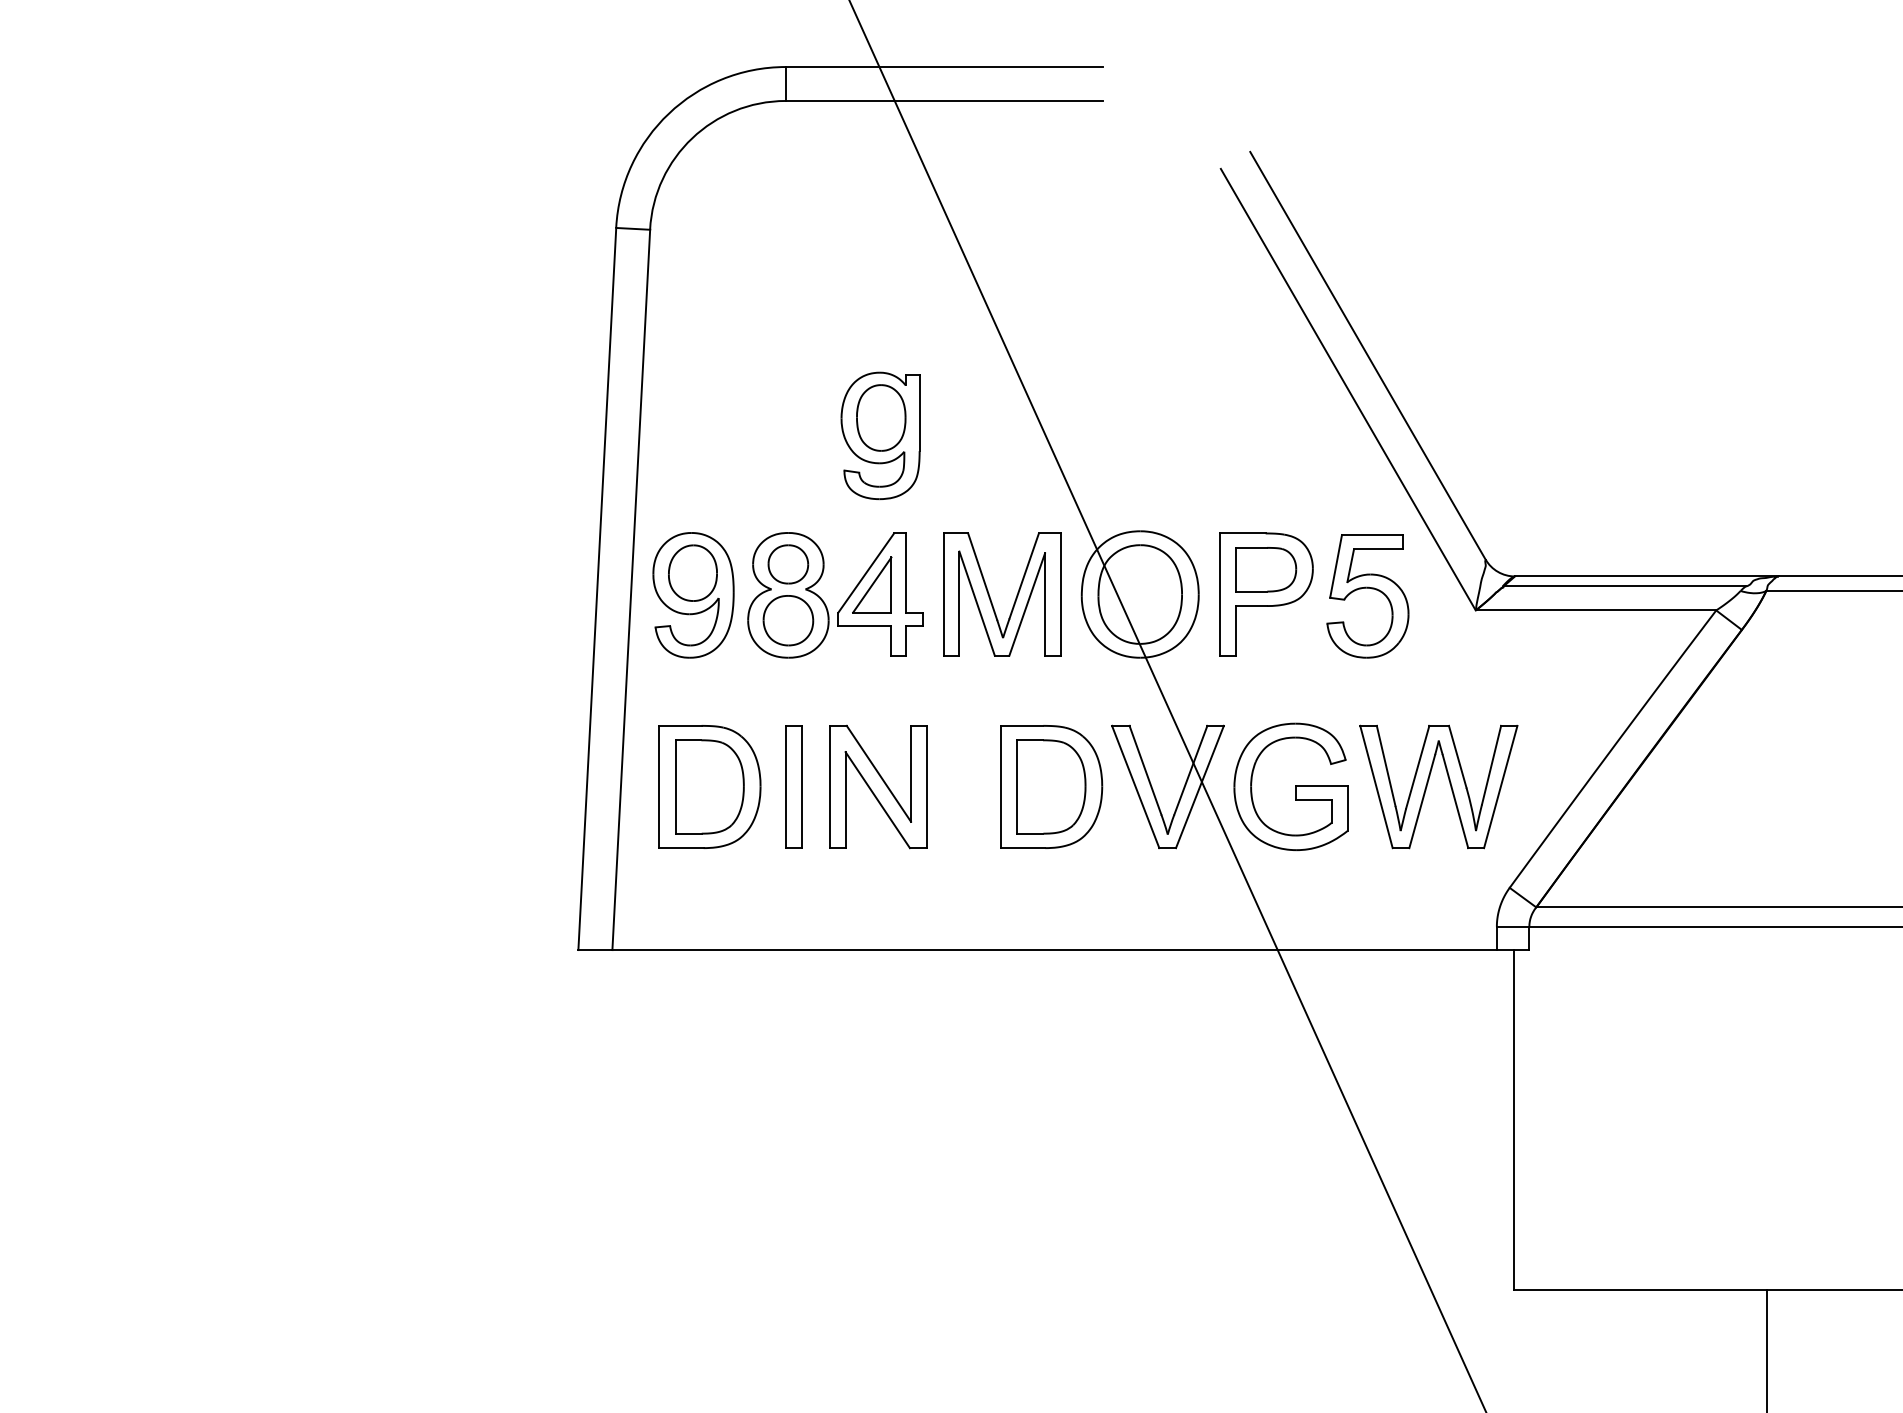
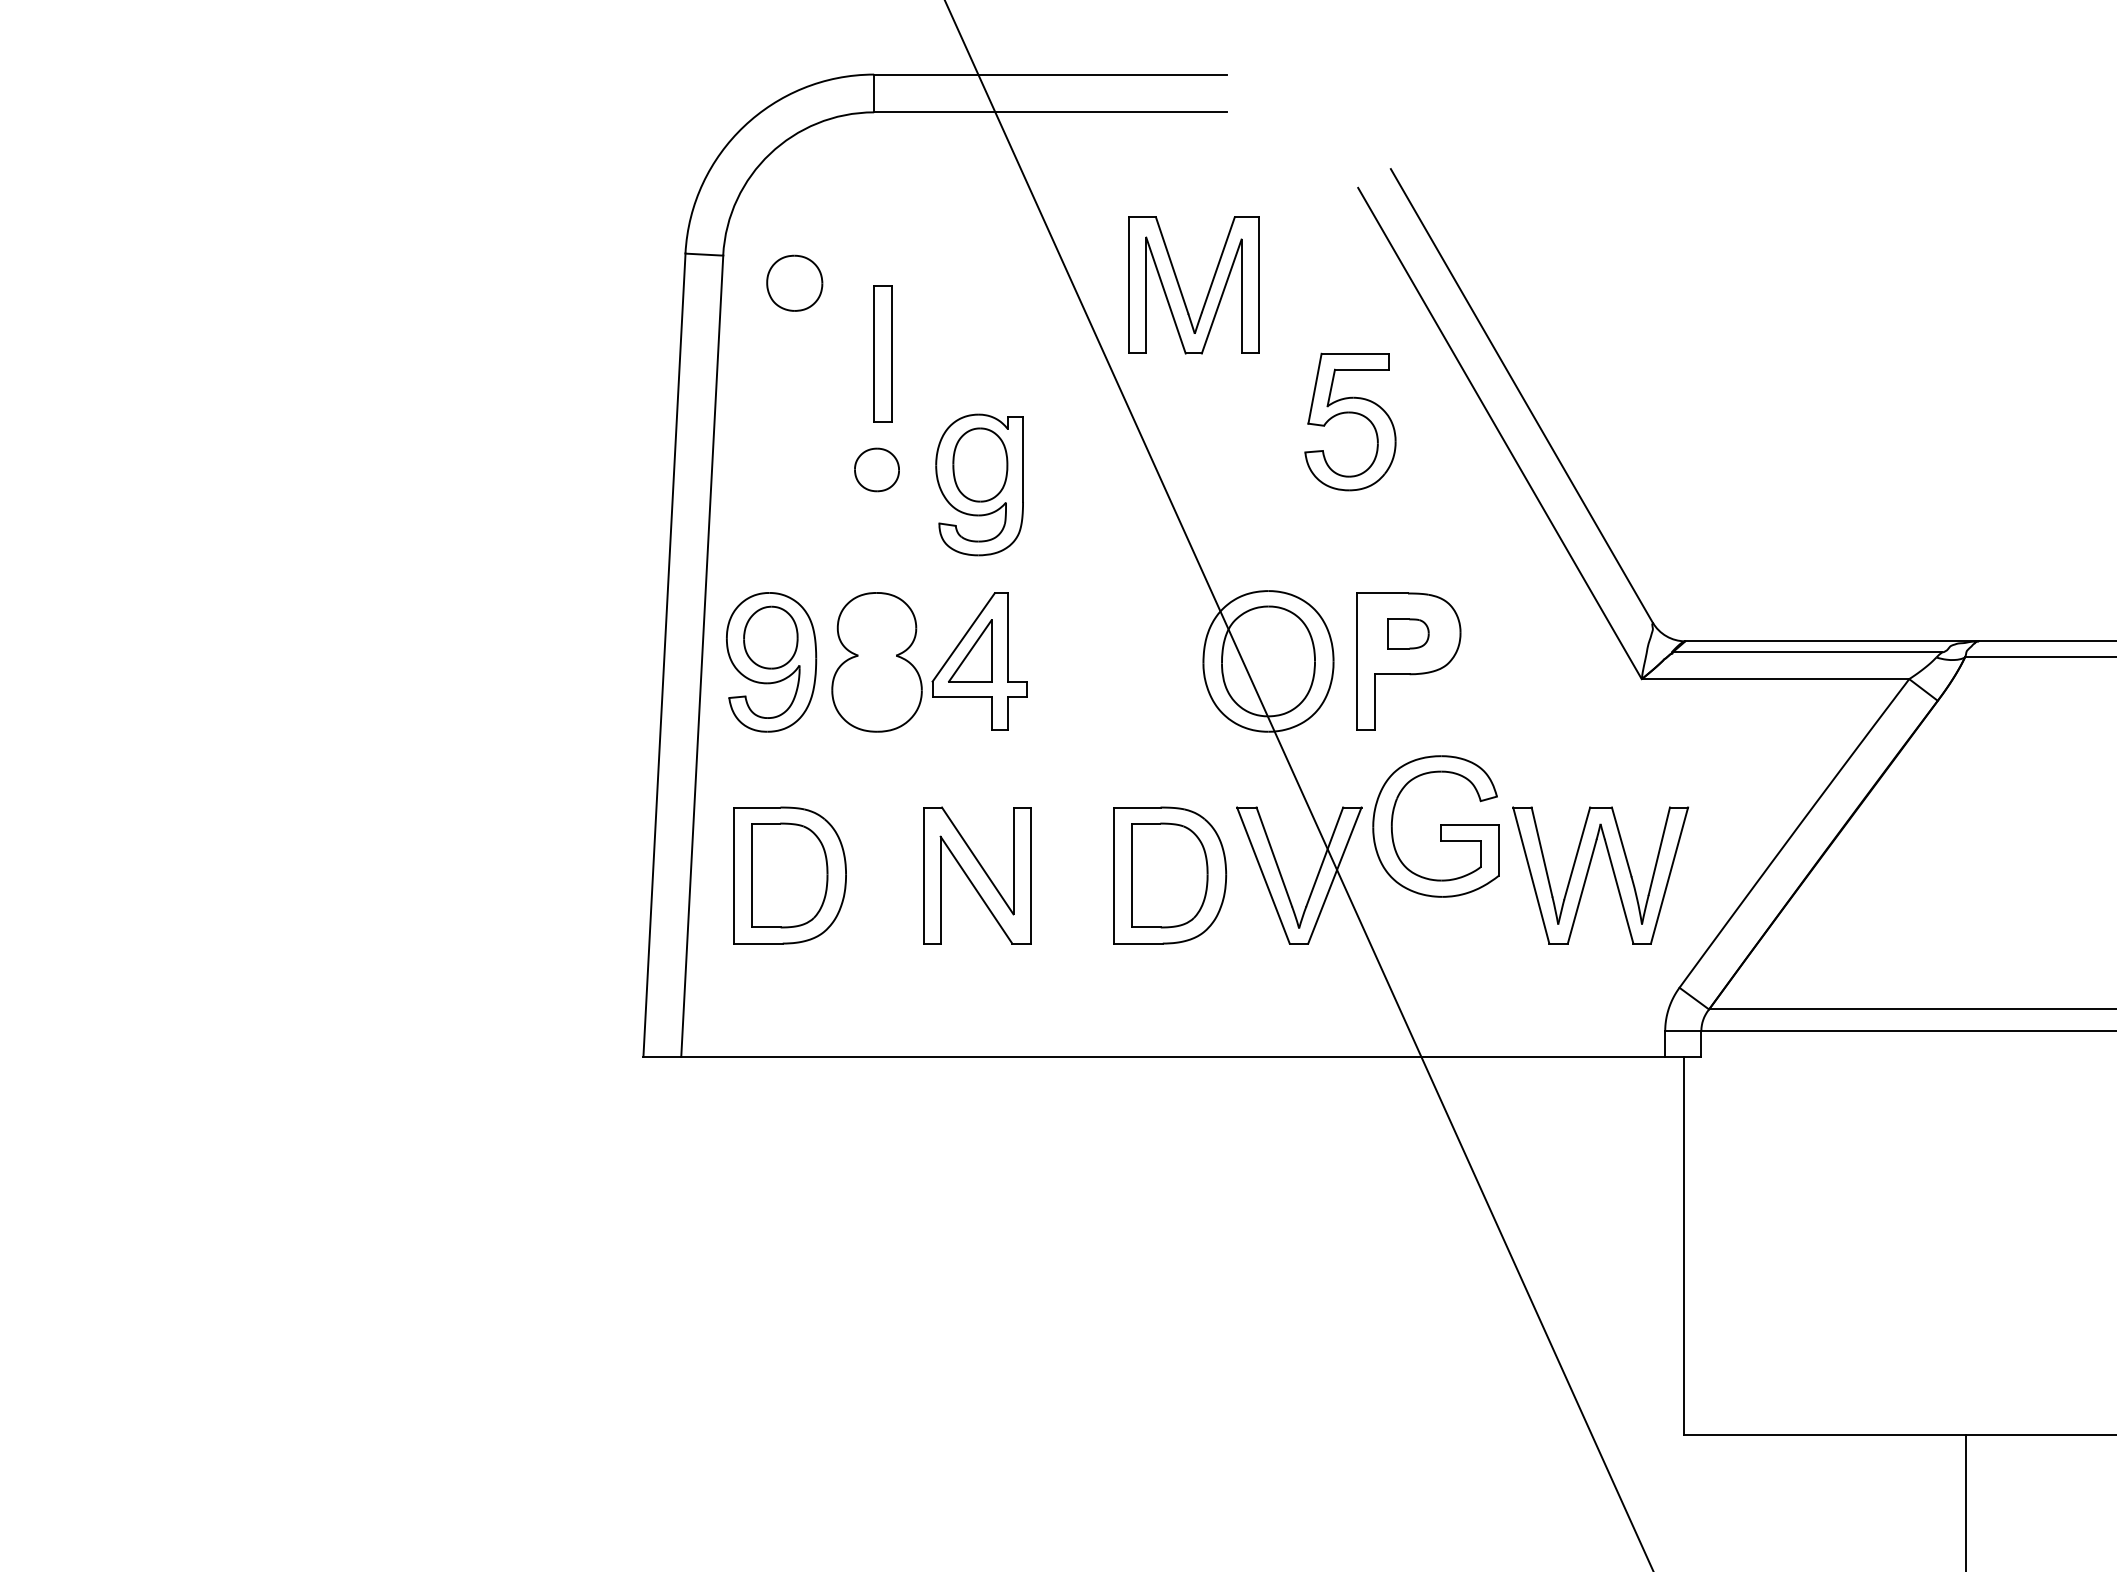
part: (788, 564) -> (877, 470), moved
part: (1266, 569) -> (1408, 633), size x0.6
part: (1367, 588) -> (1349, 413), moved
part: (991, 599) -> (1181, 290), moved
part: (788, 620) -> (794, 283), moved
part: (793, 786) -> (882, 353), moved
part: (1290, 786) -> (1435, 826), moved

